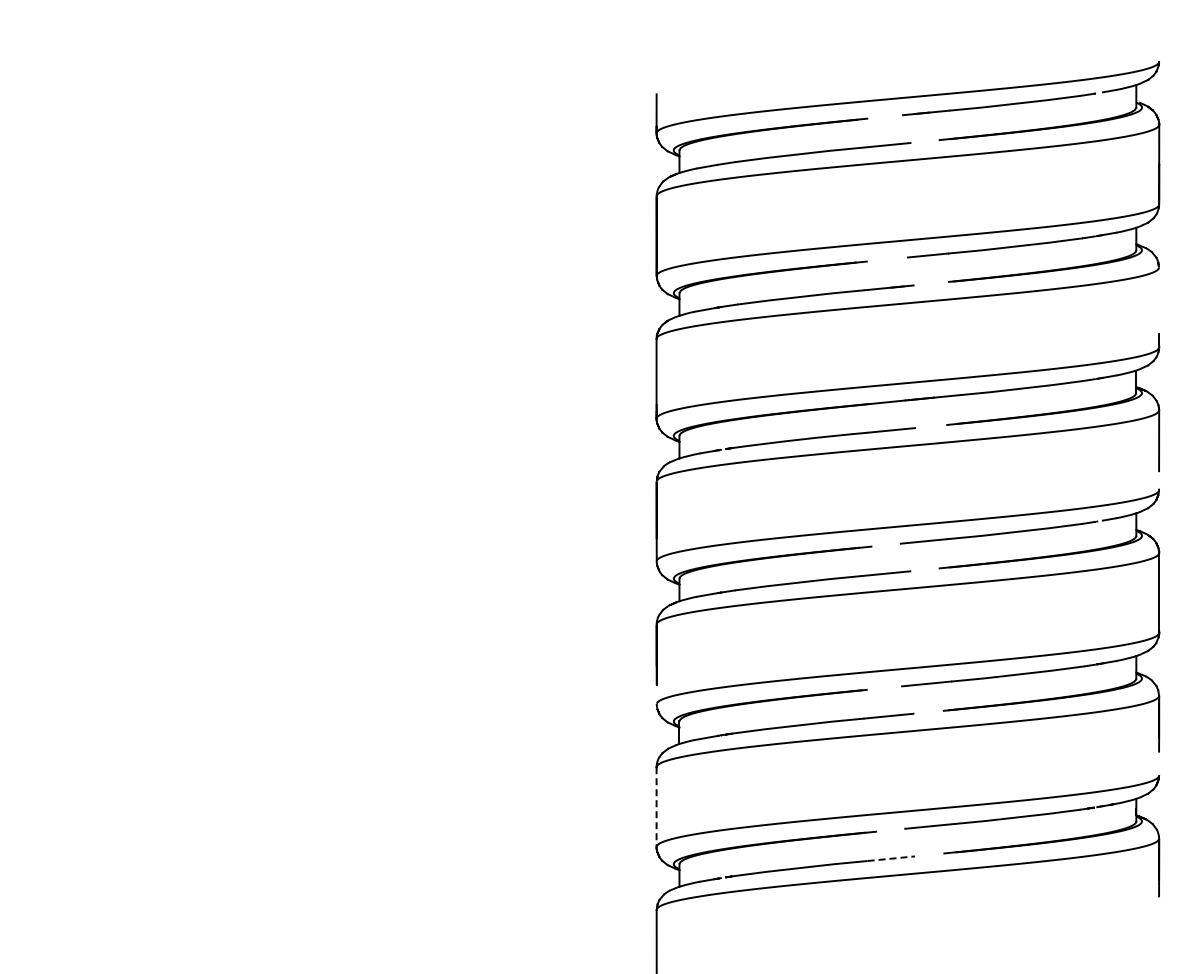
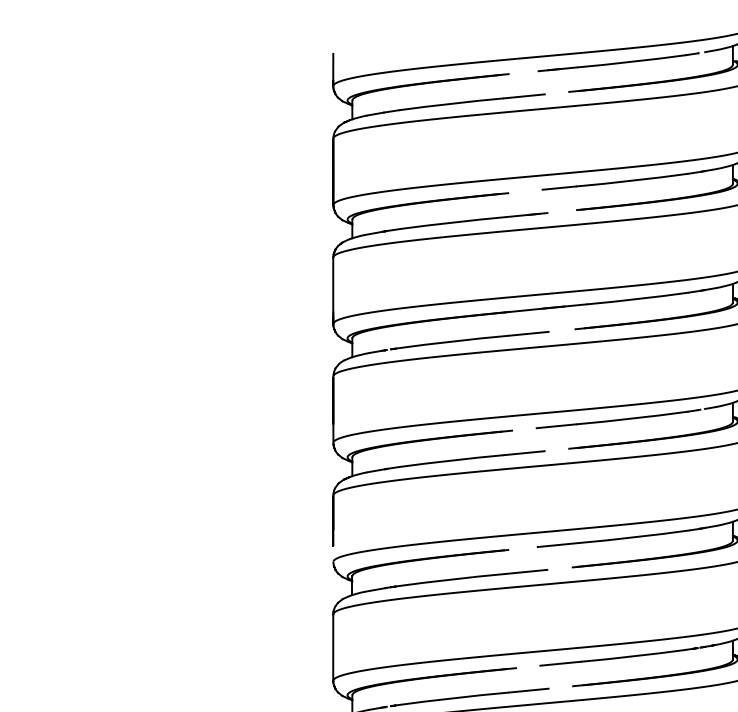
line: (656, 807) -> (333, 647), dashed -> solid
line: (891, 858) -> (528, 690), dashed -> solid

